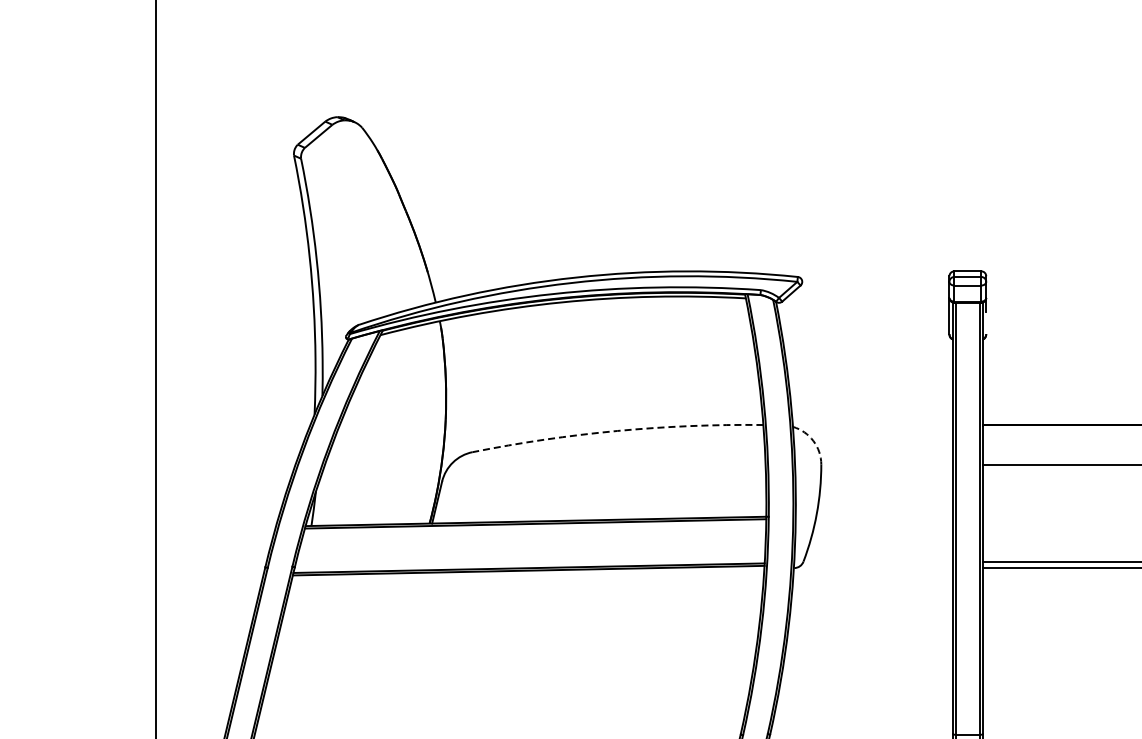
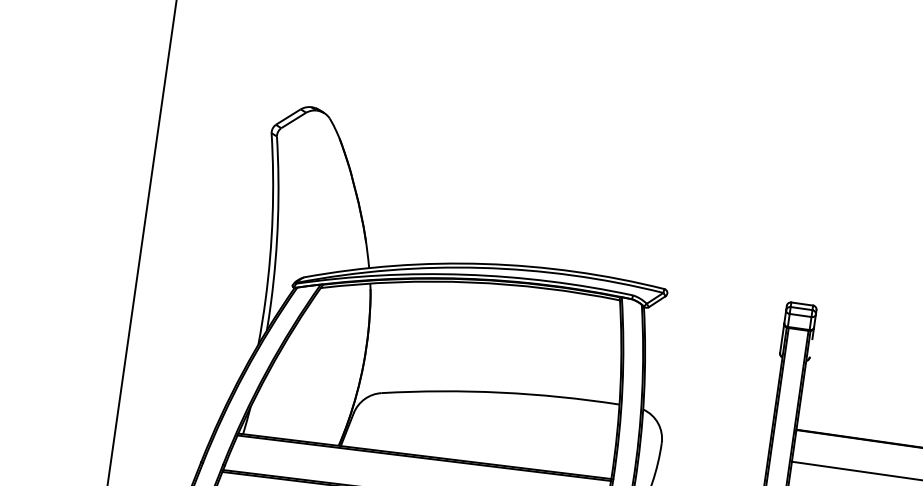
arc: (617, 430) -> (501, 392), dashed -> solid
arc: (813, 441) -> (658, 423), dashed -> solid

